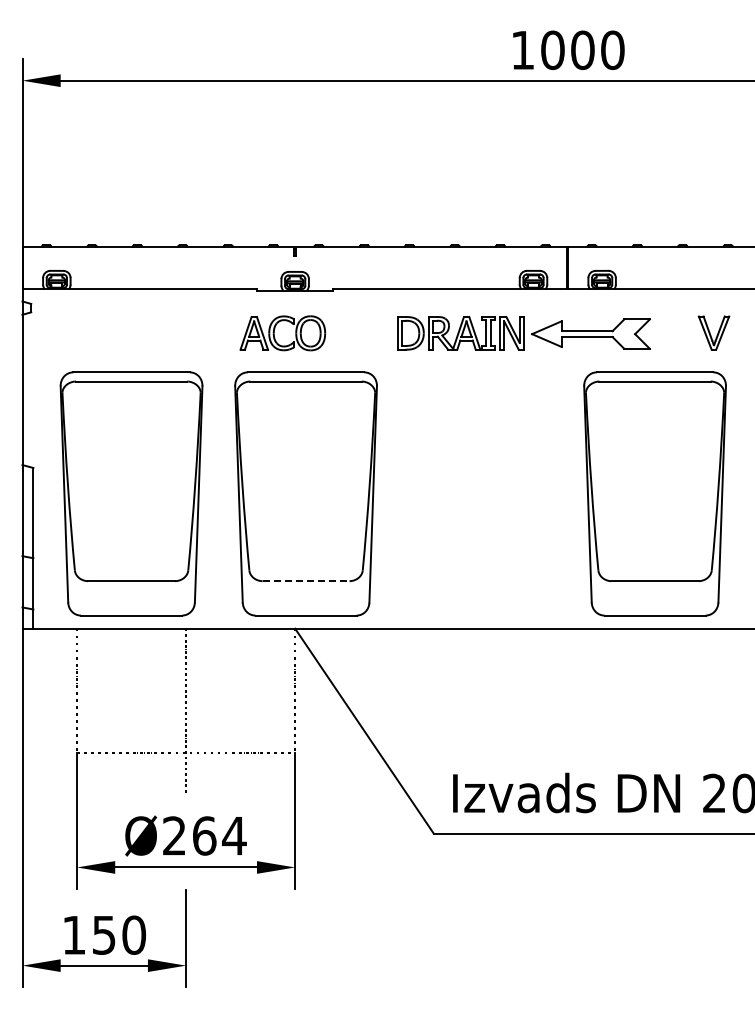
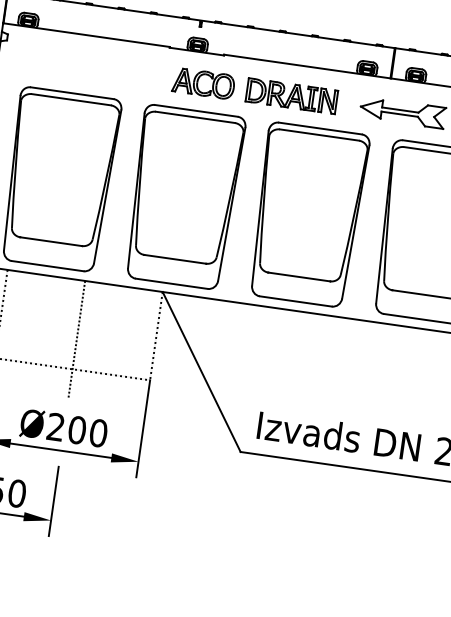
part: (274, 333) -> (197, 82), moved
part: (460, 333) -> (291, 96), moved
part: (480, 493) -> (308, 214), added
line: (306, 581) -> (175, 259), dashed -> solid
text: (219, 835) -> (87, 431), Ø264 -> Ø200

